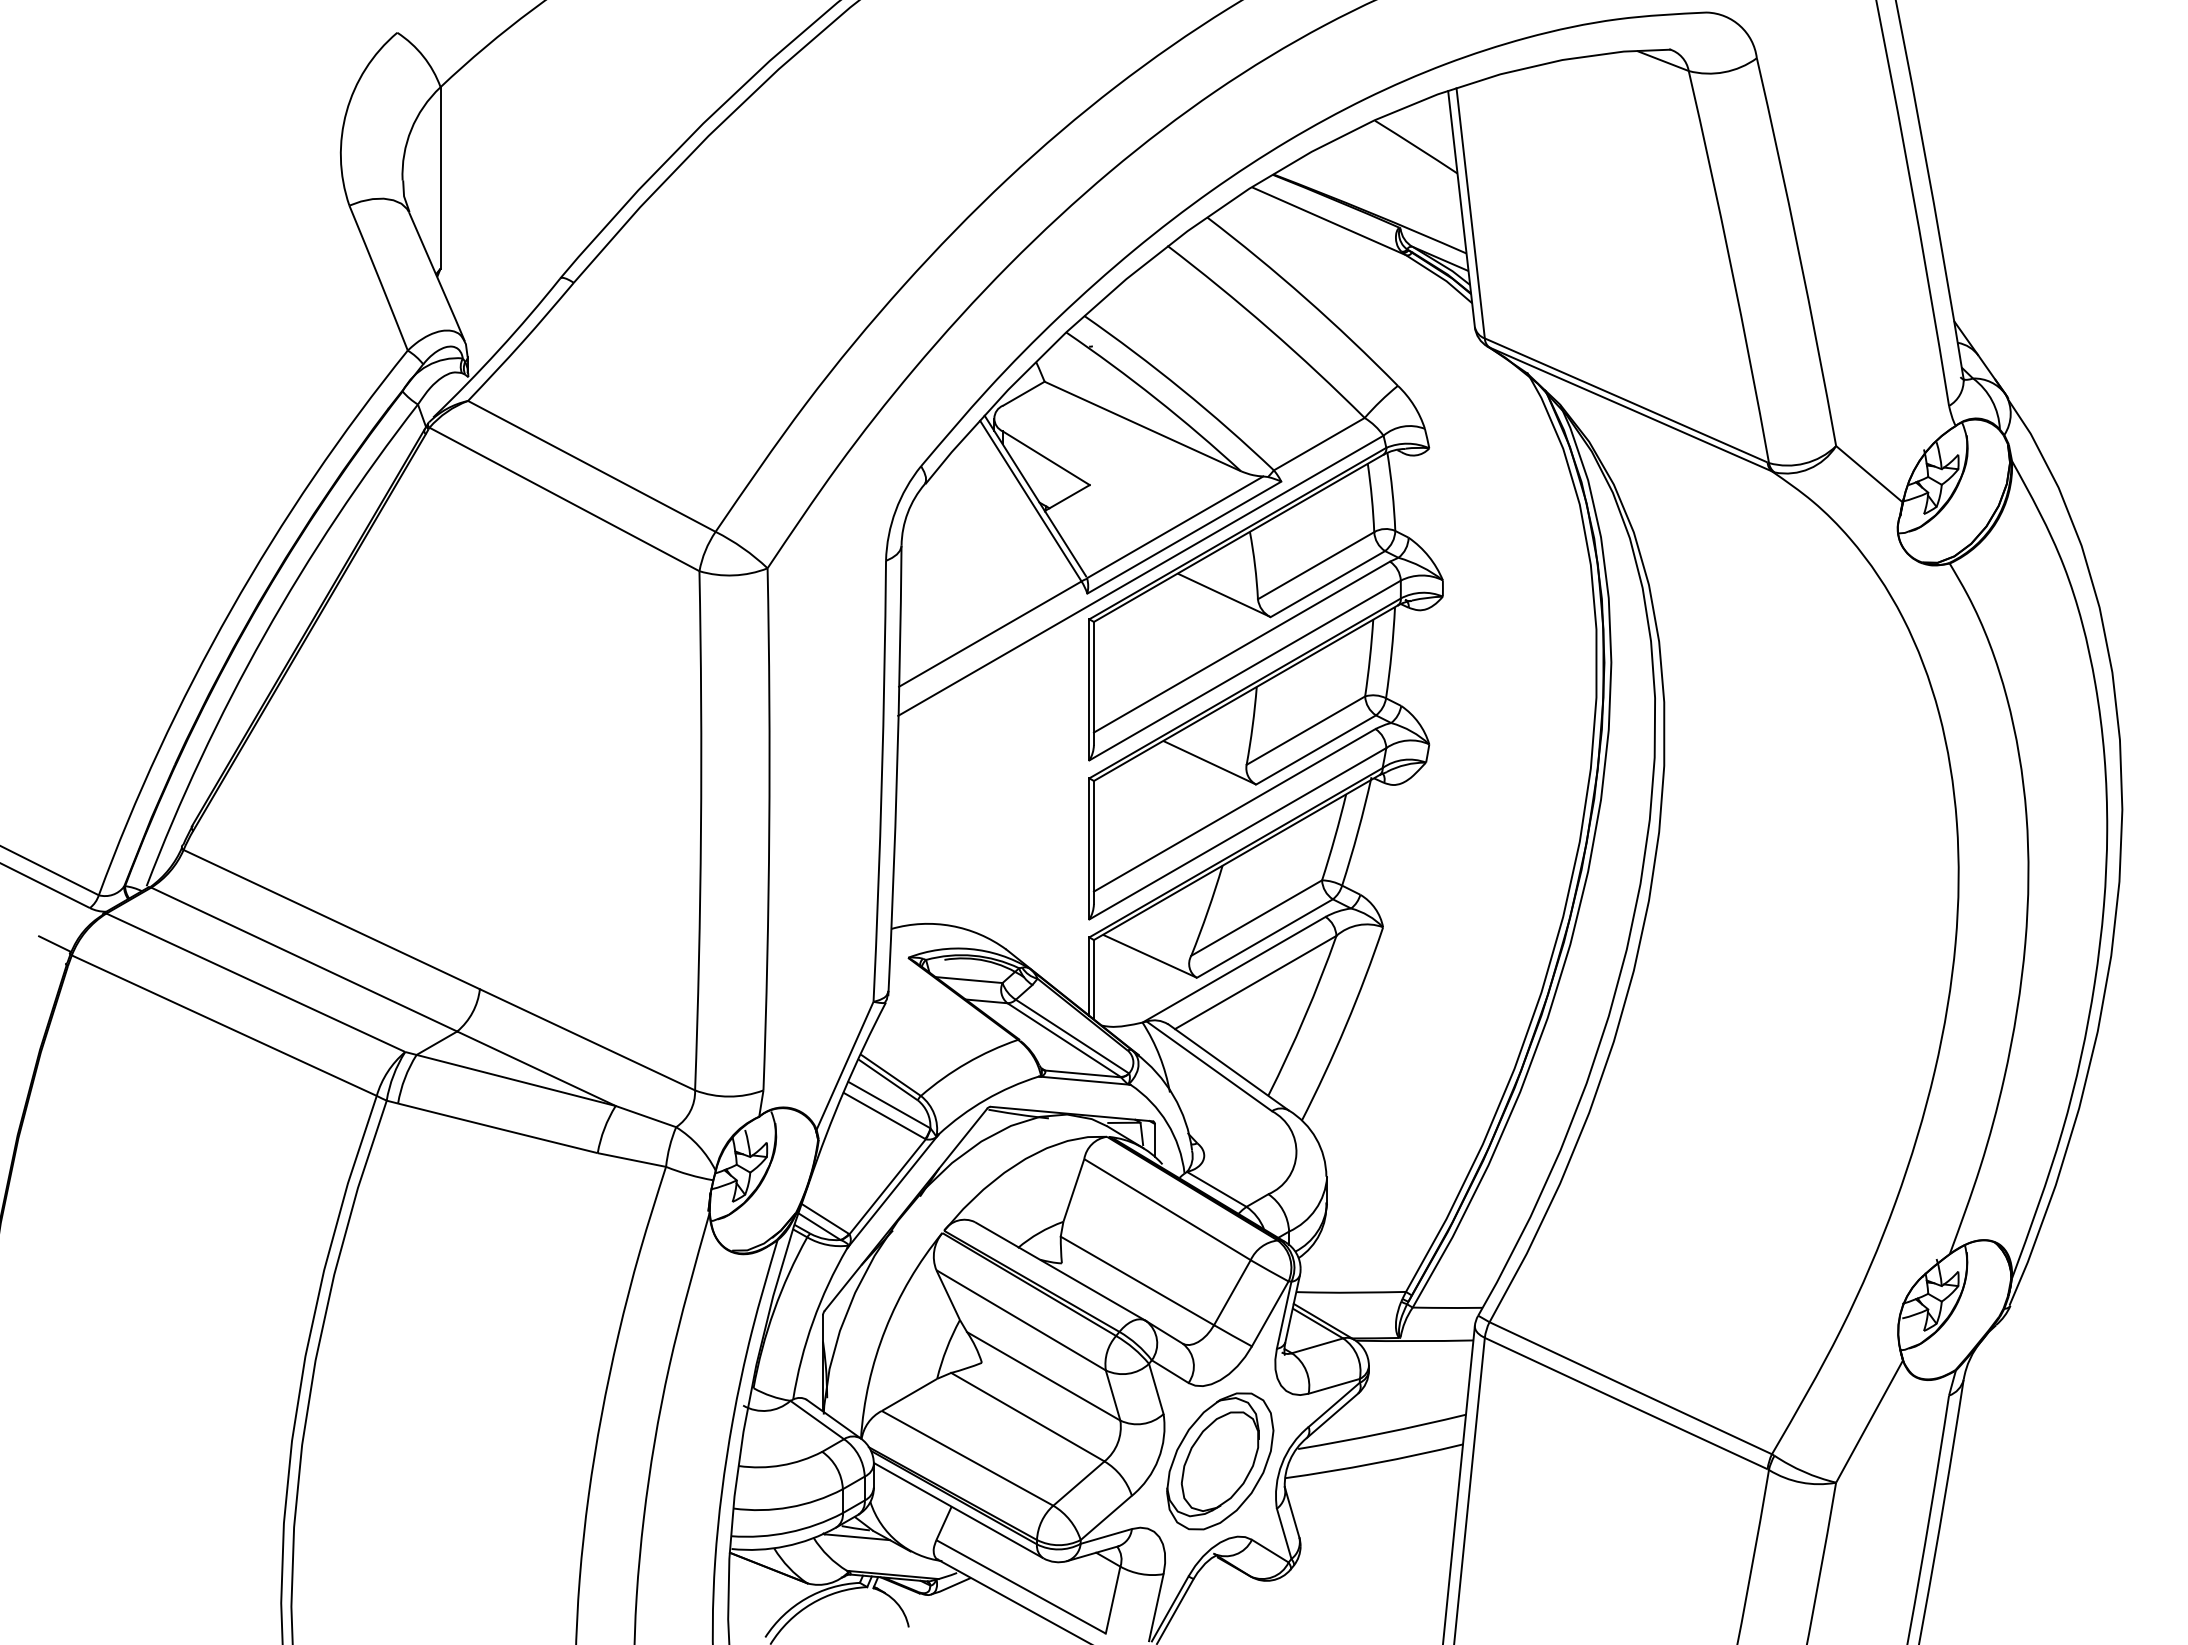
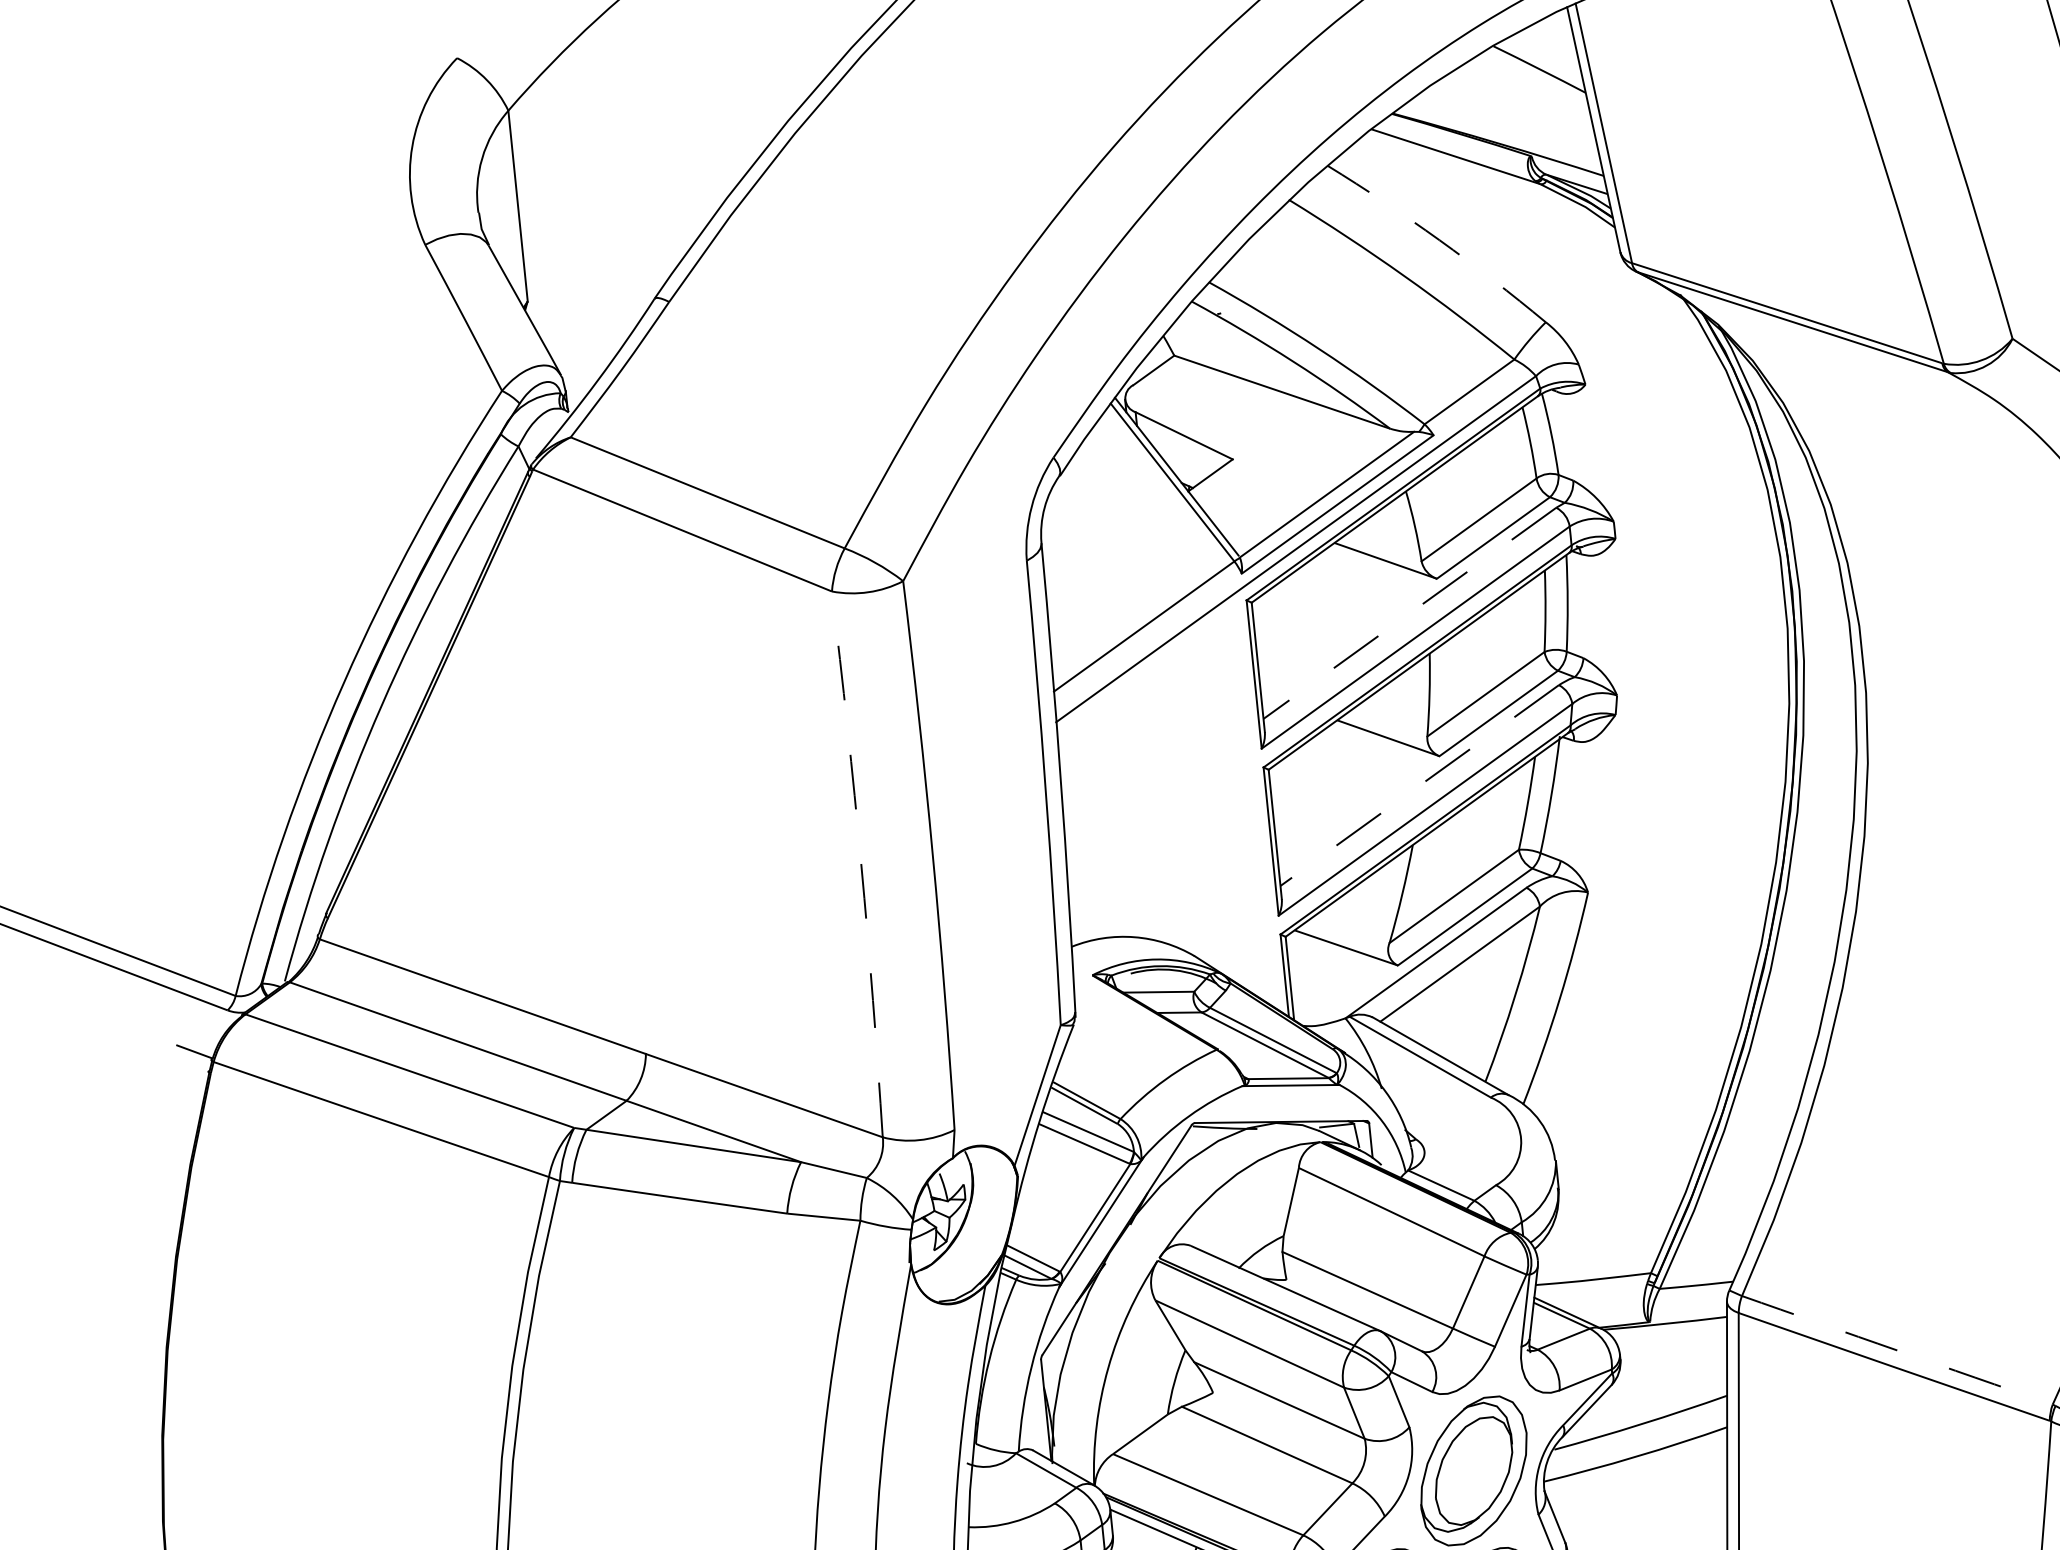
arc: (1305, 298) -> (1439, 240), solid -> dashed
line: (1241, 647) -> (1409, 613), solid -> dashed
line: (1234, 810) -> (1419, 785), solid -> dashed
arc: (701, 830) -> (861, 863), solid -> dashed
arc: (1630, 1388) -> (1897, 1350), solid -> dashed

